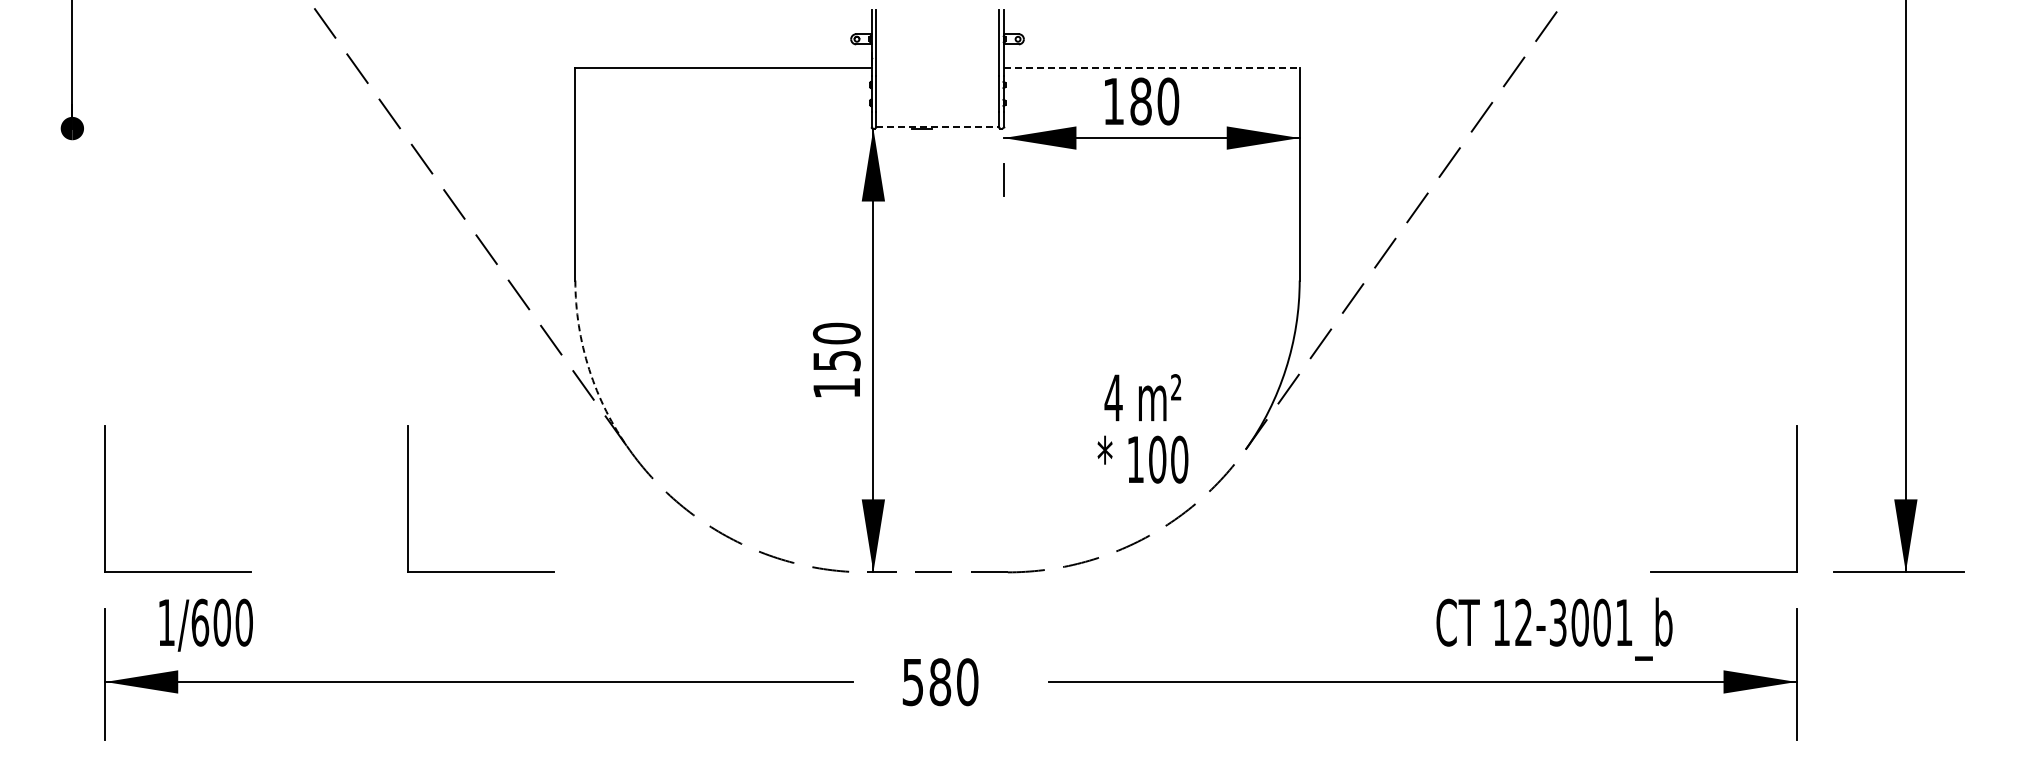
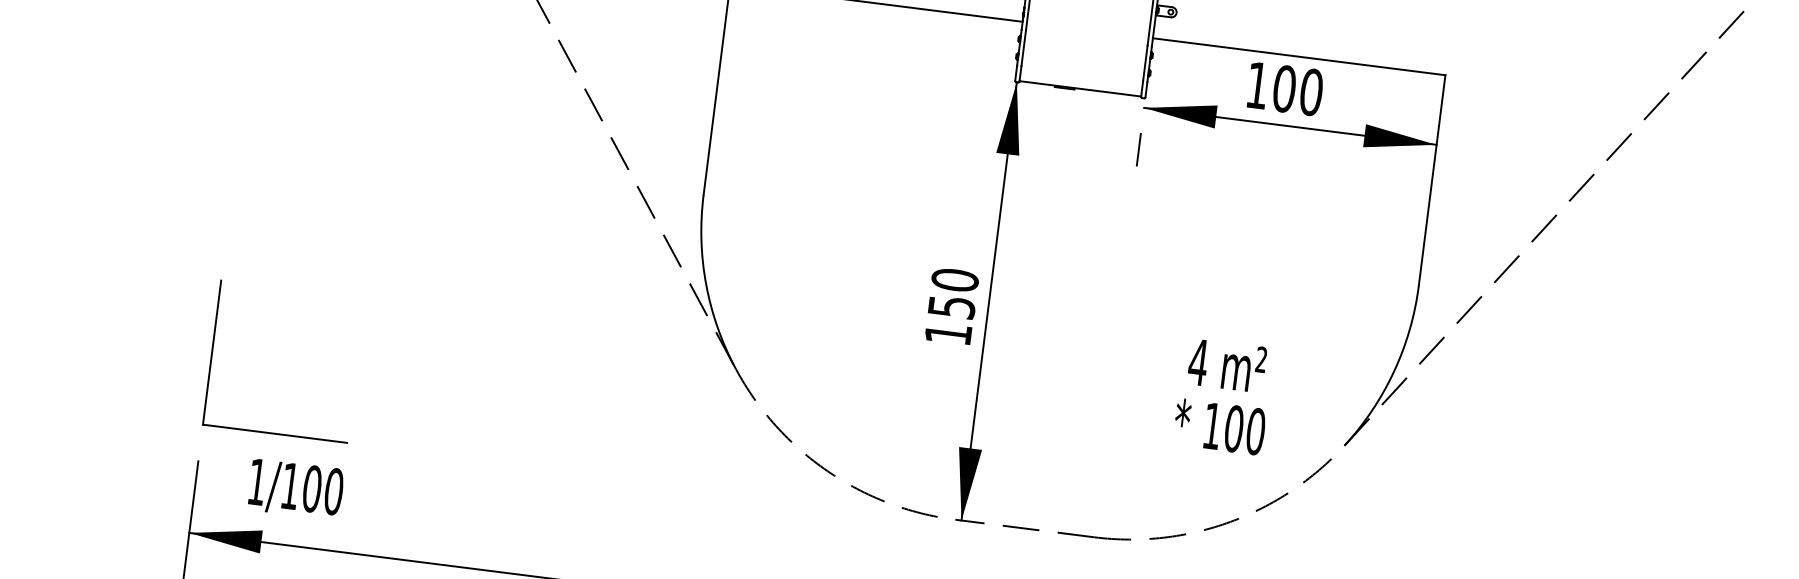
line: (1152, 67) -> (1300, 56), dashed -> solid
text: (1140, 101) -> (1283, 88), 180 -> 100
line: (937, 127) -> (1080, 89), dashed -> solid
arc: (589, 369) -> (706, 284), dashed -> solid
text: (1142, 428) -> (1223, 396), moved
part: (408, 498) -> (511, 389), removed
text: (200, 622) -> (290, 486), 1/600 -> 1/100

